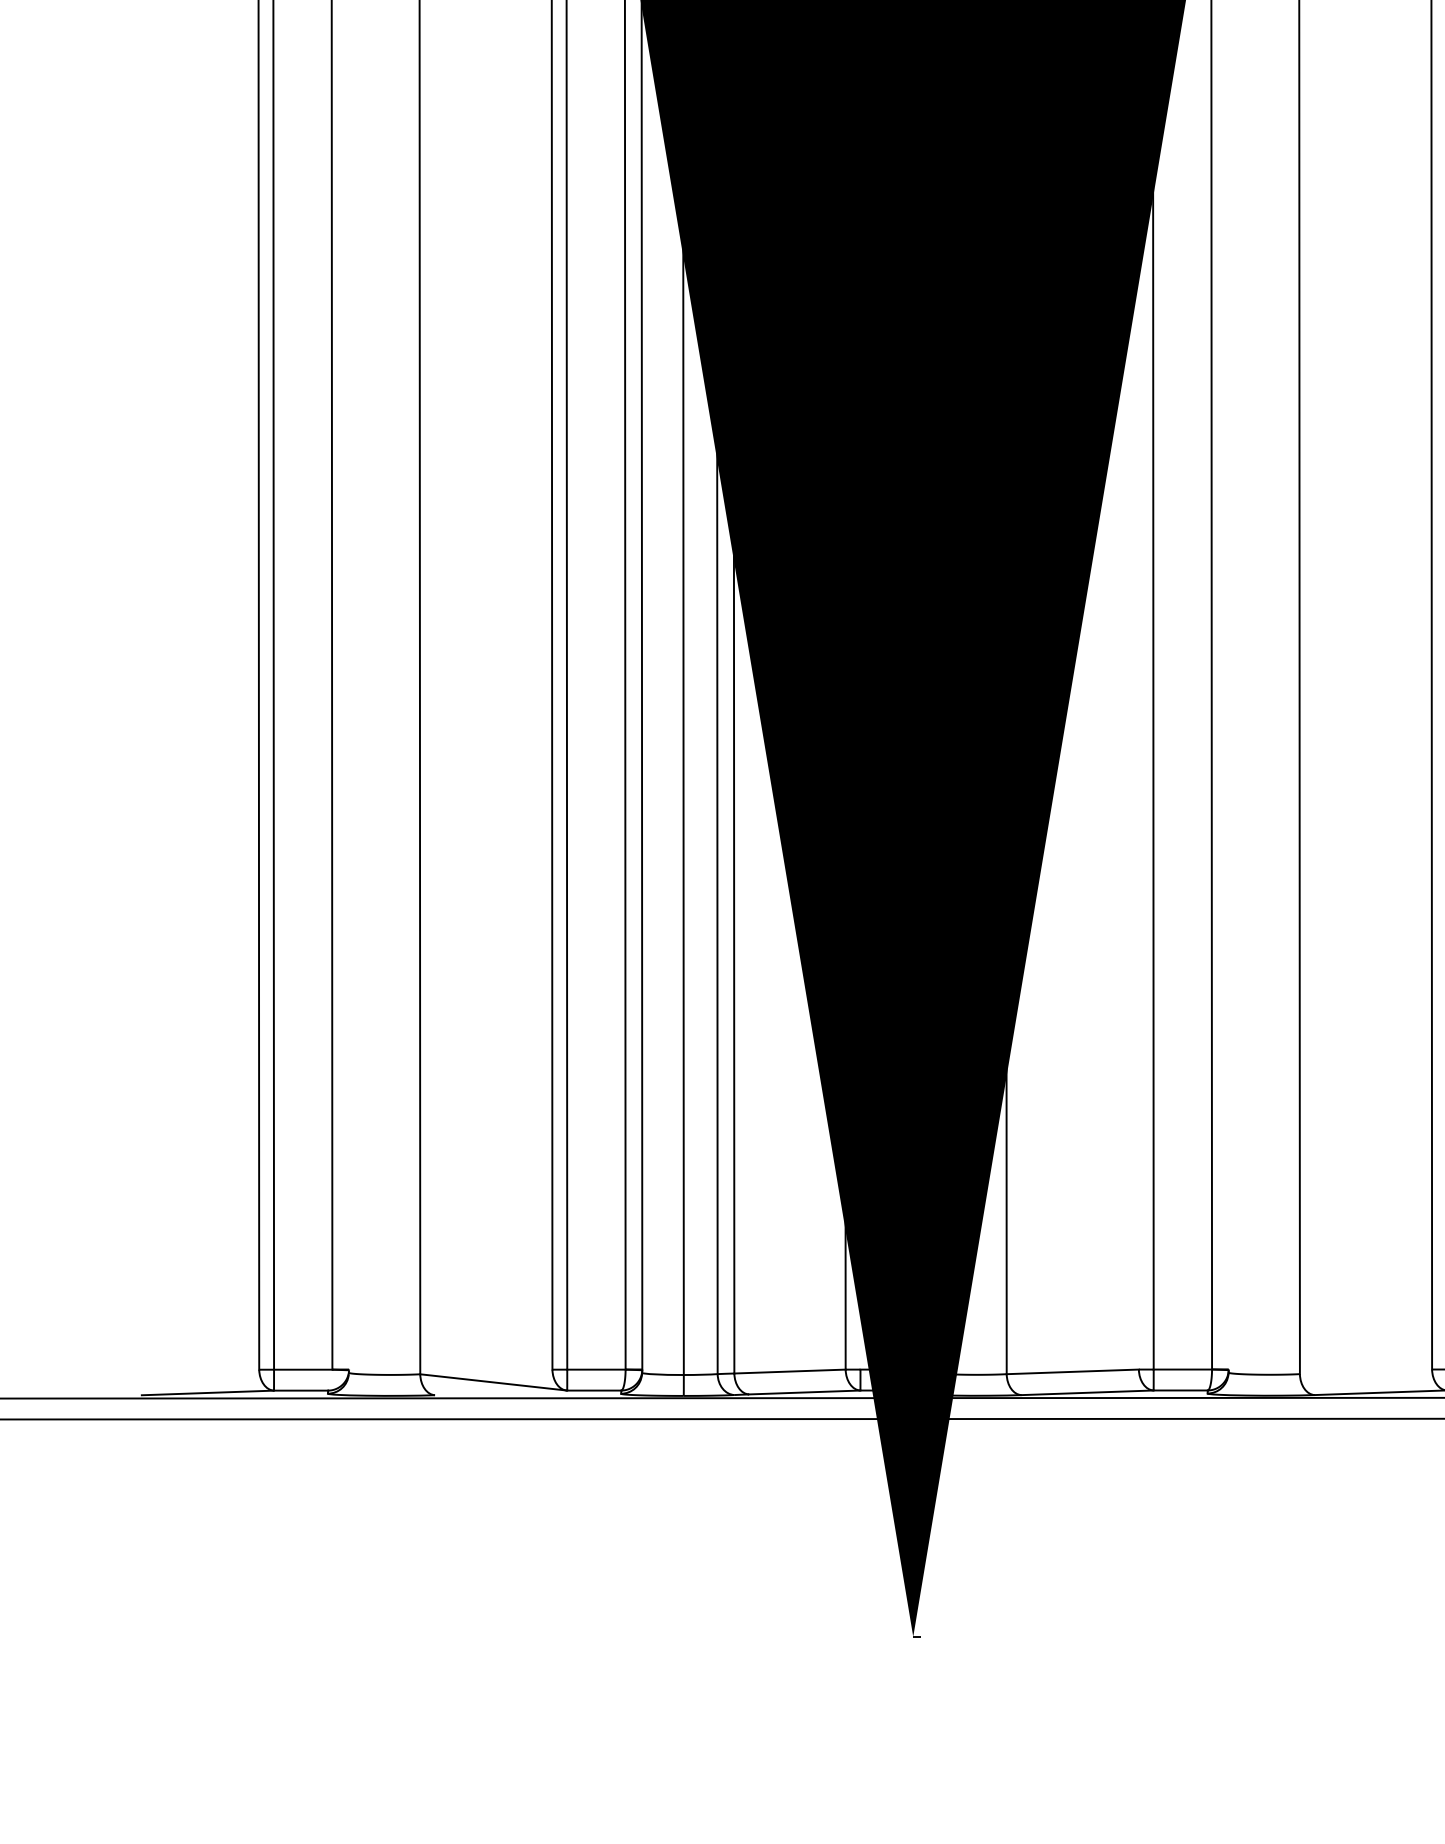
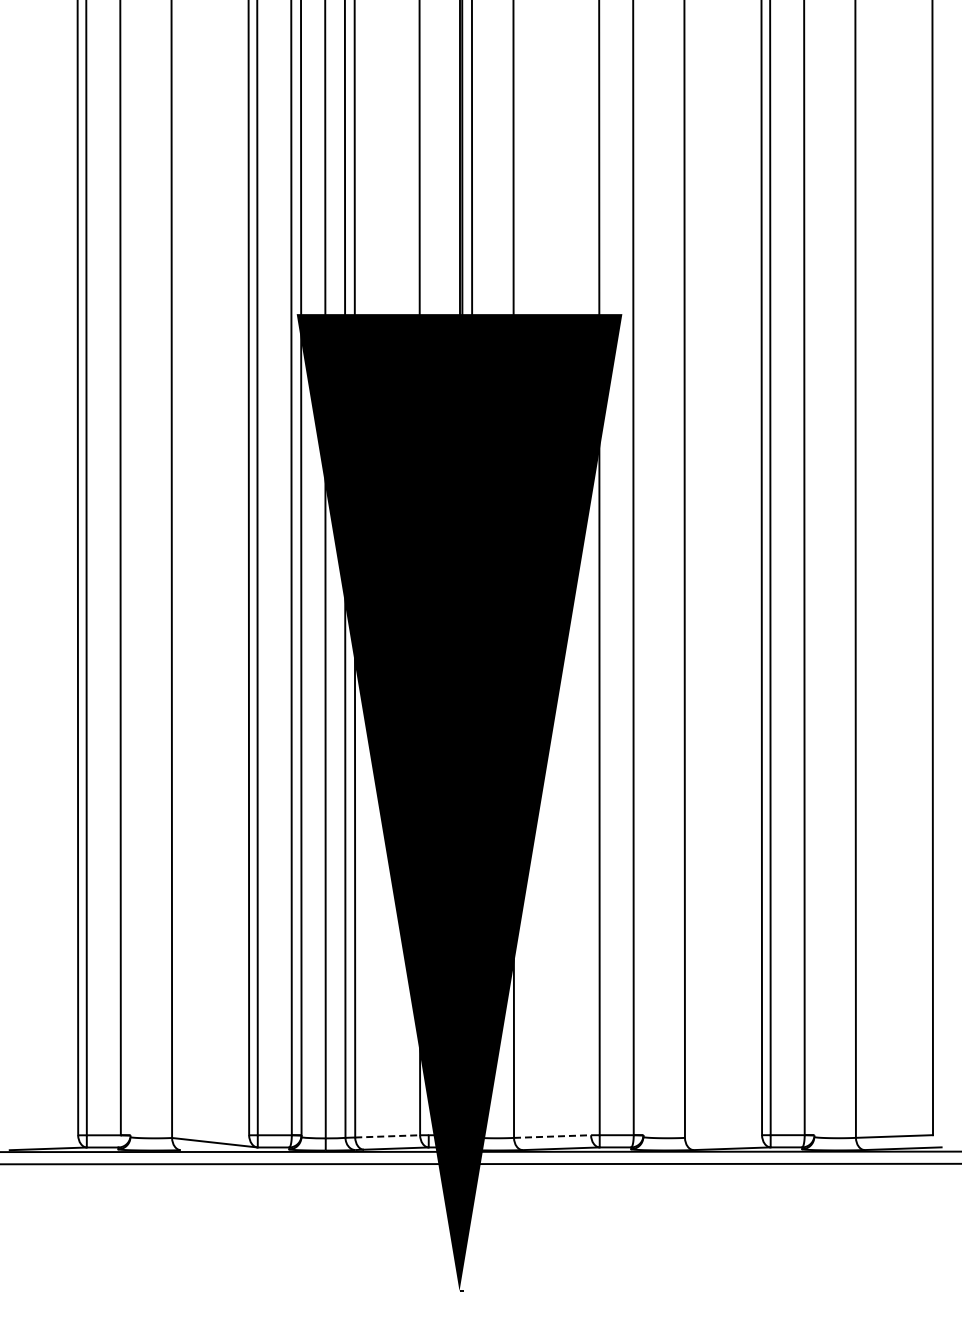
line: (791, 1371) -> (388, 1136), solid -> dashed
line: (1072, 1371) -> (552, 1136), solid -> dashed

